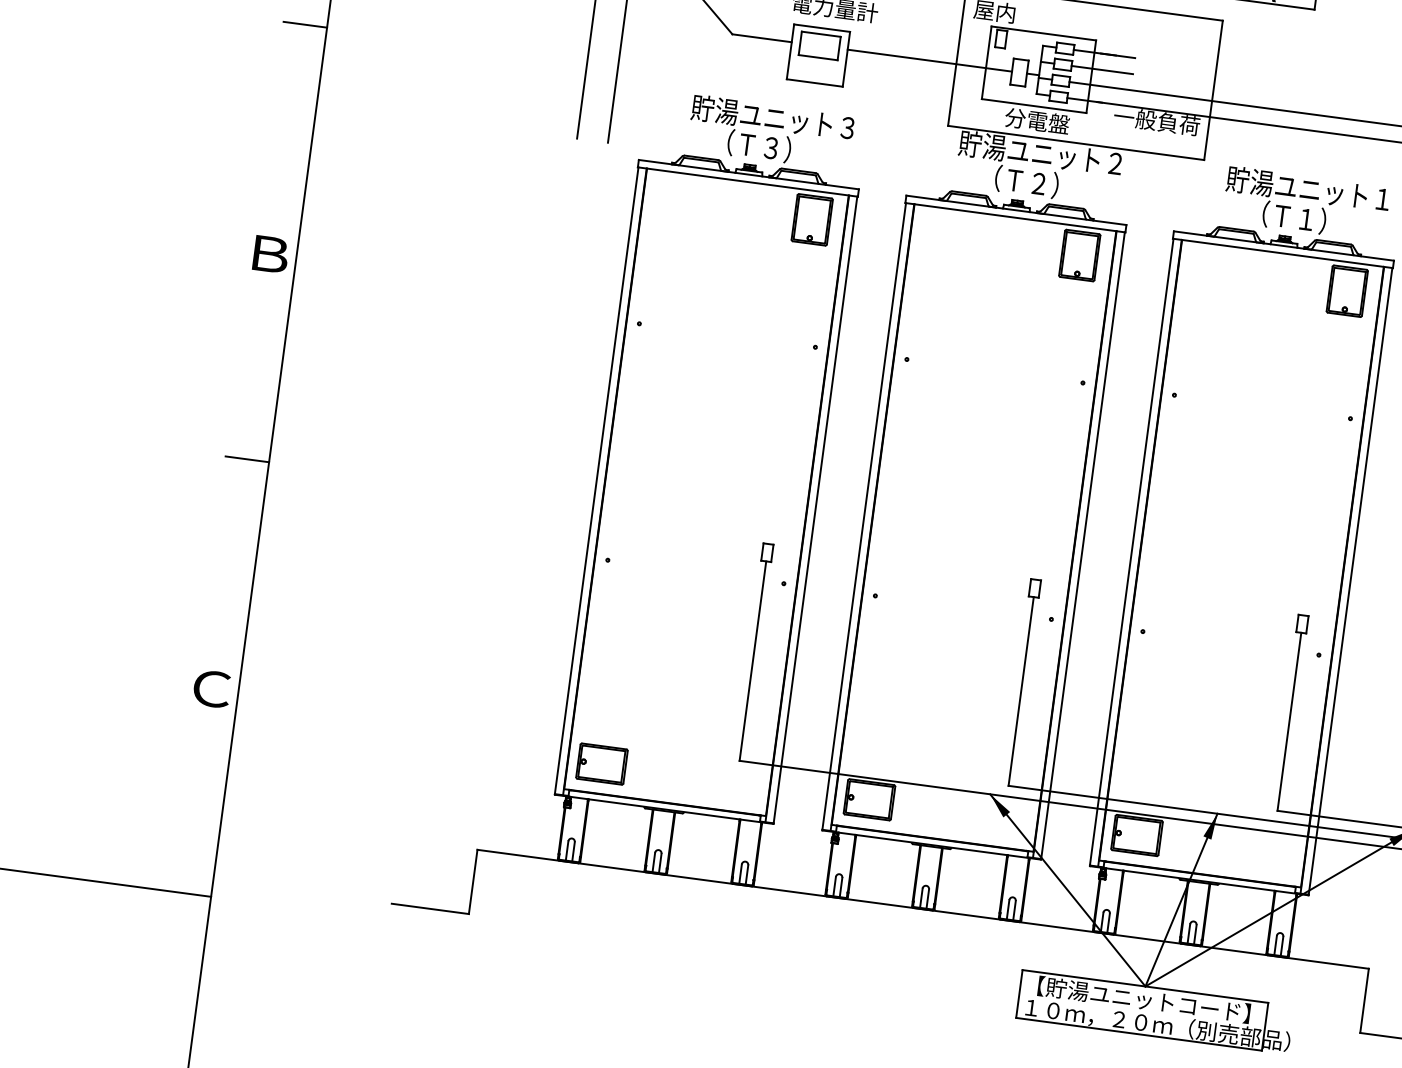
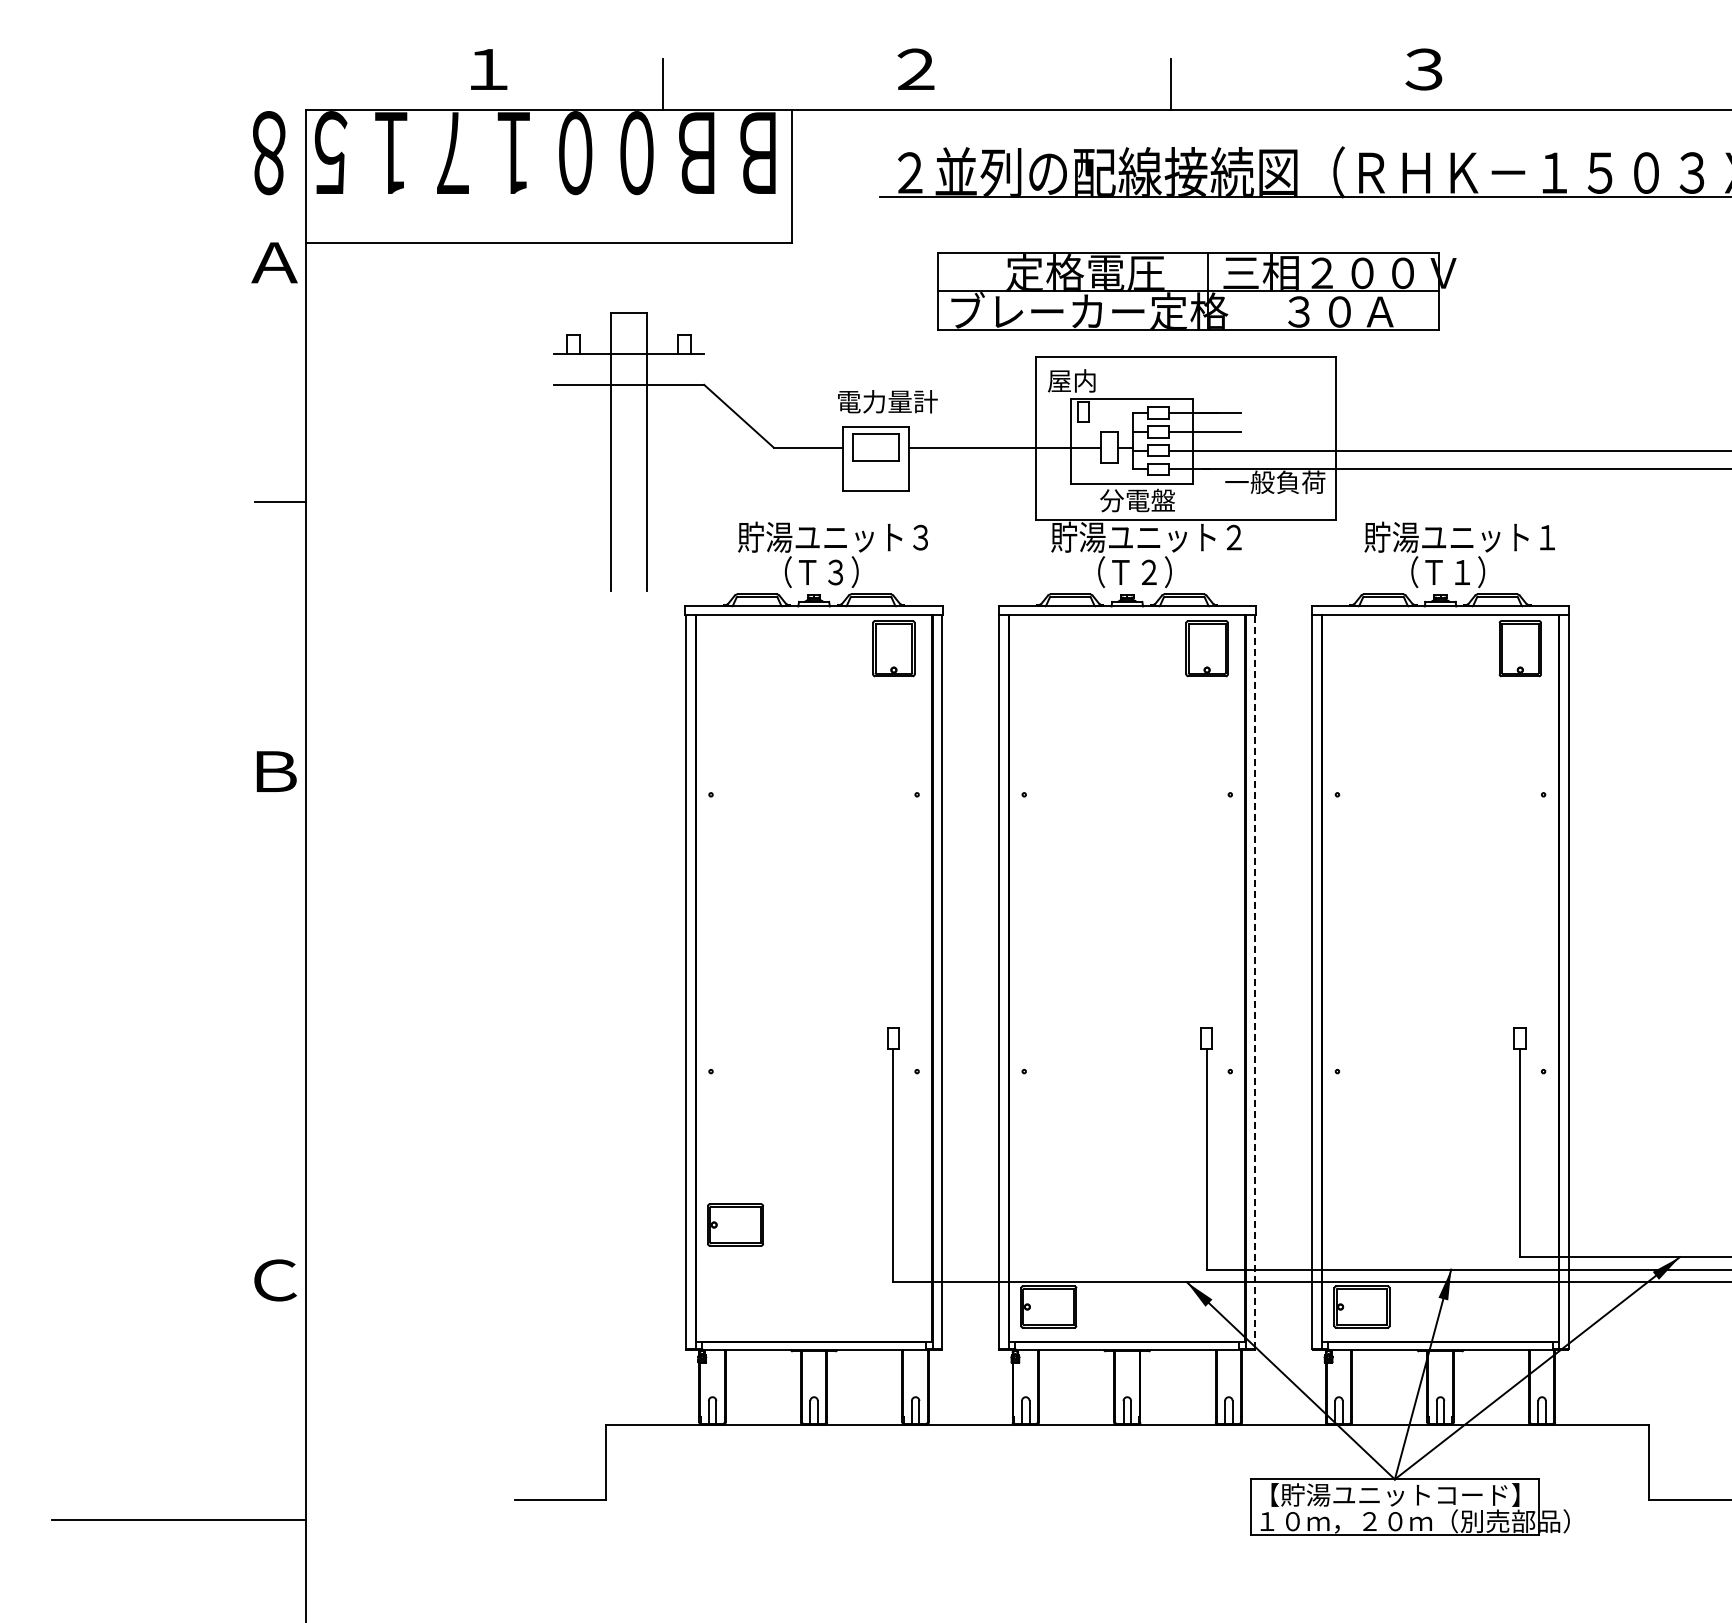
line: (247, 458) -> (280, 1010), removed
line: (1083, 545) -> (1255, 981), solid -> dashed
part: (601, 763) -> (735, 1224), moved

